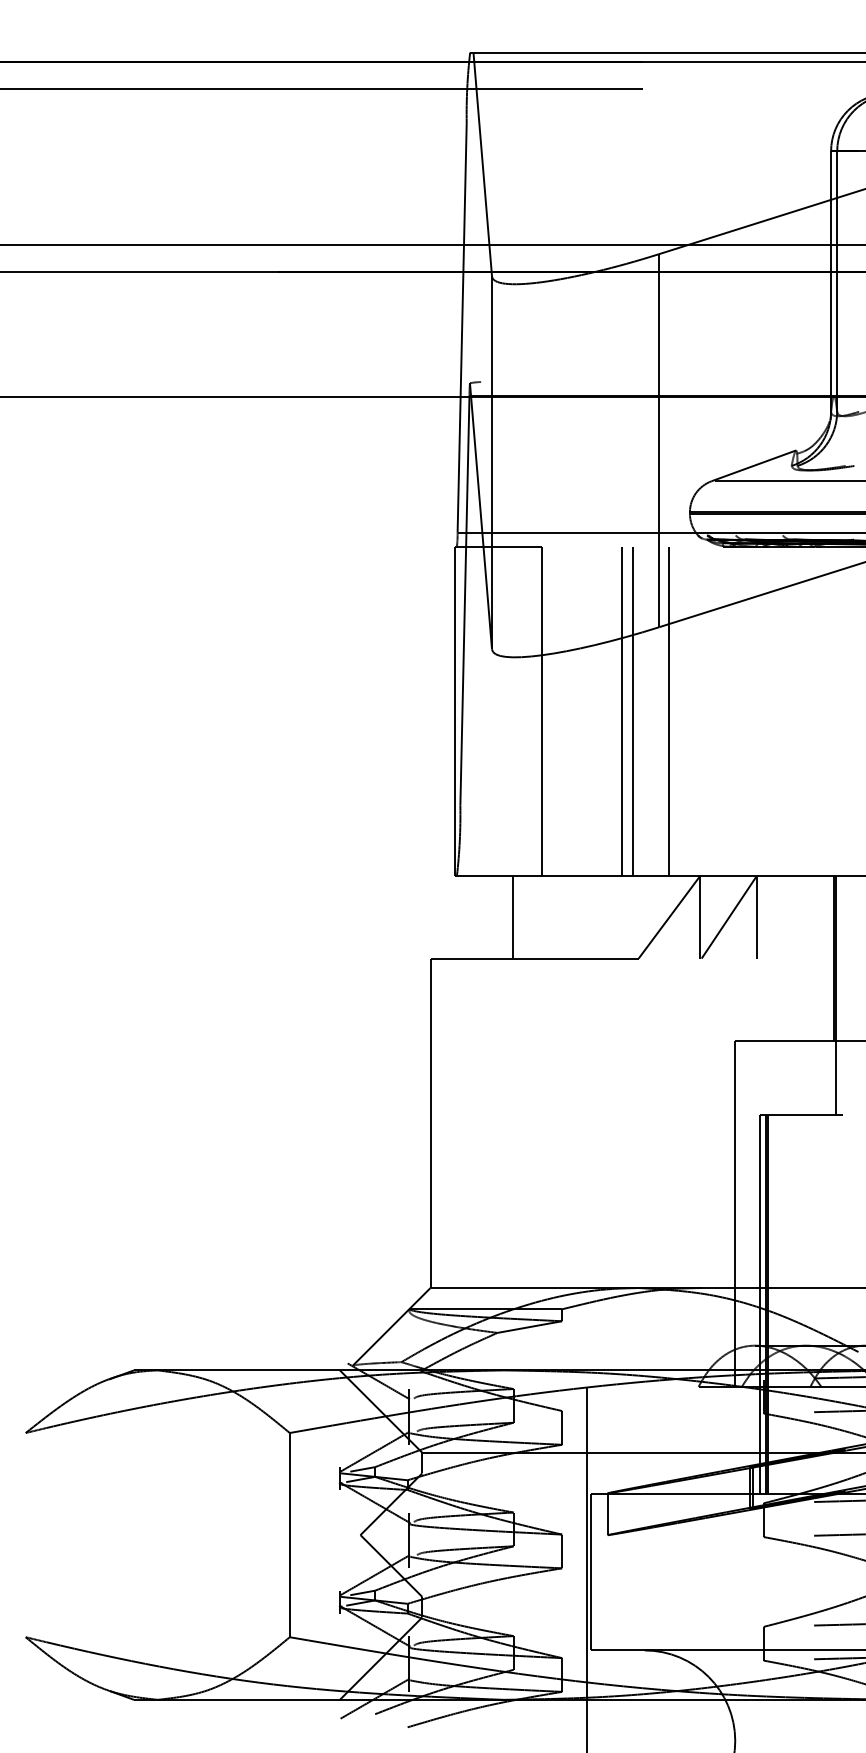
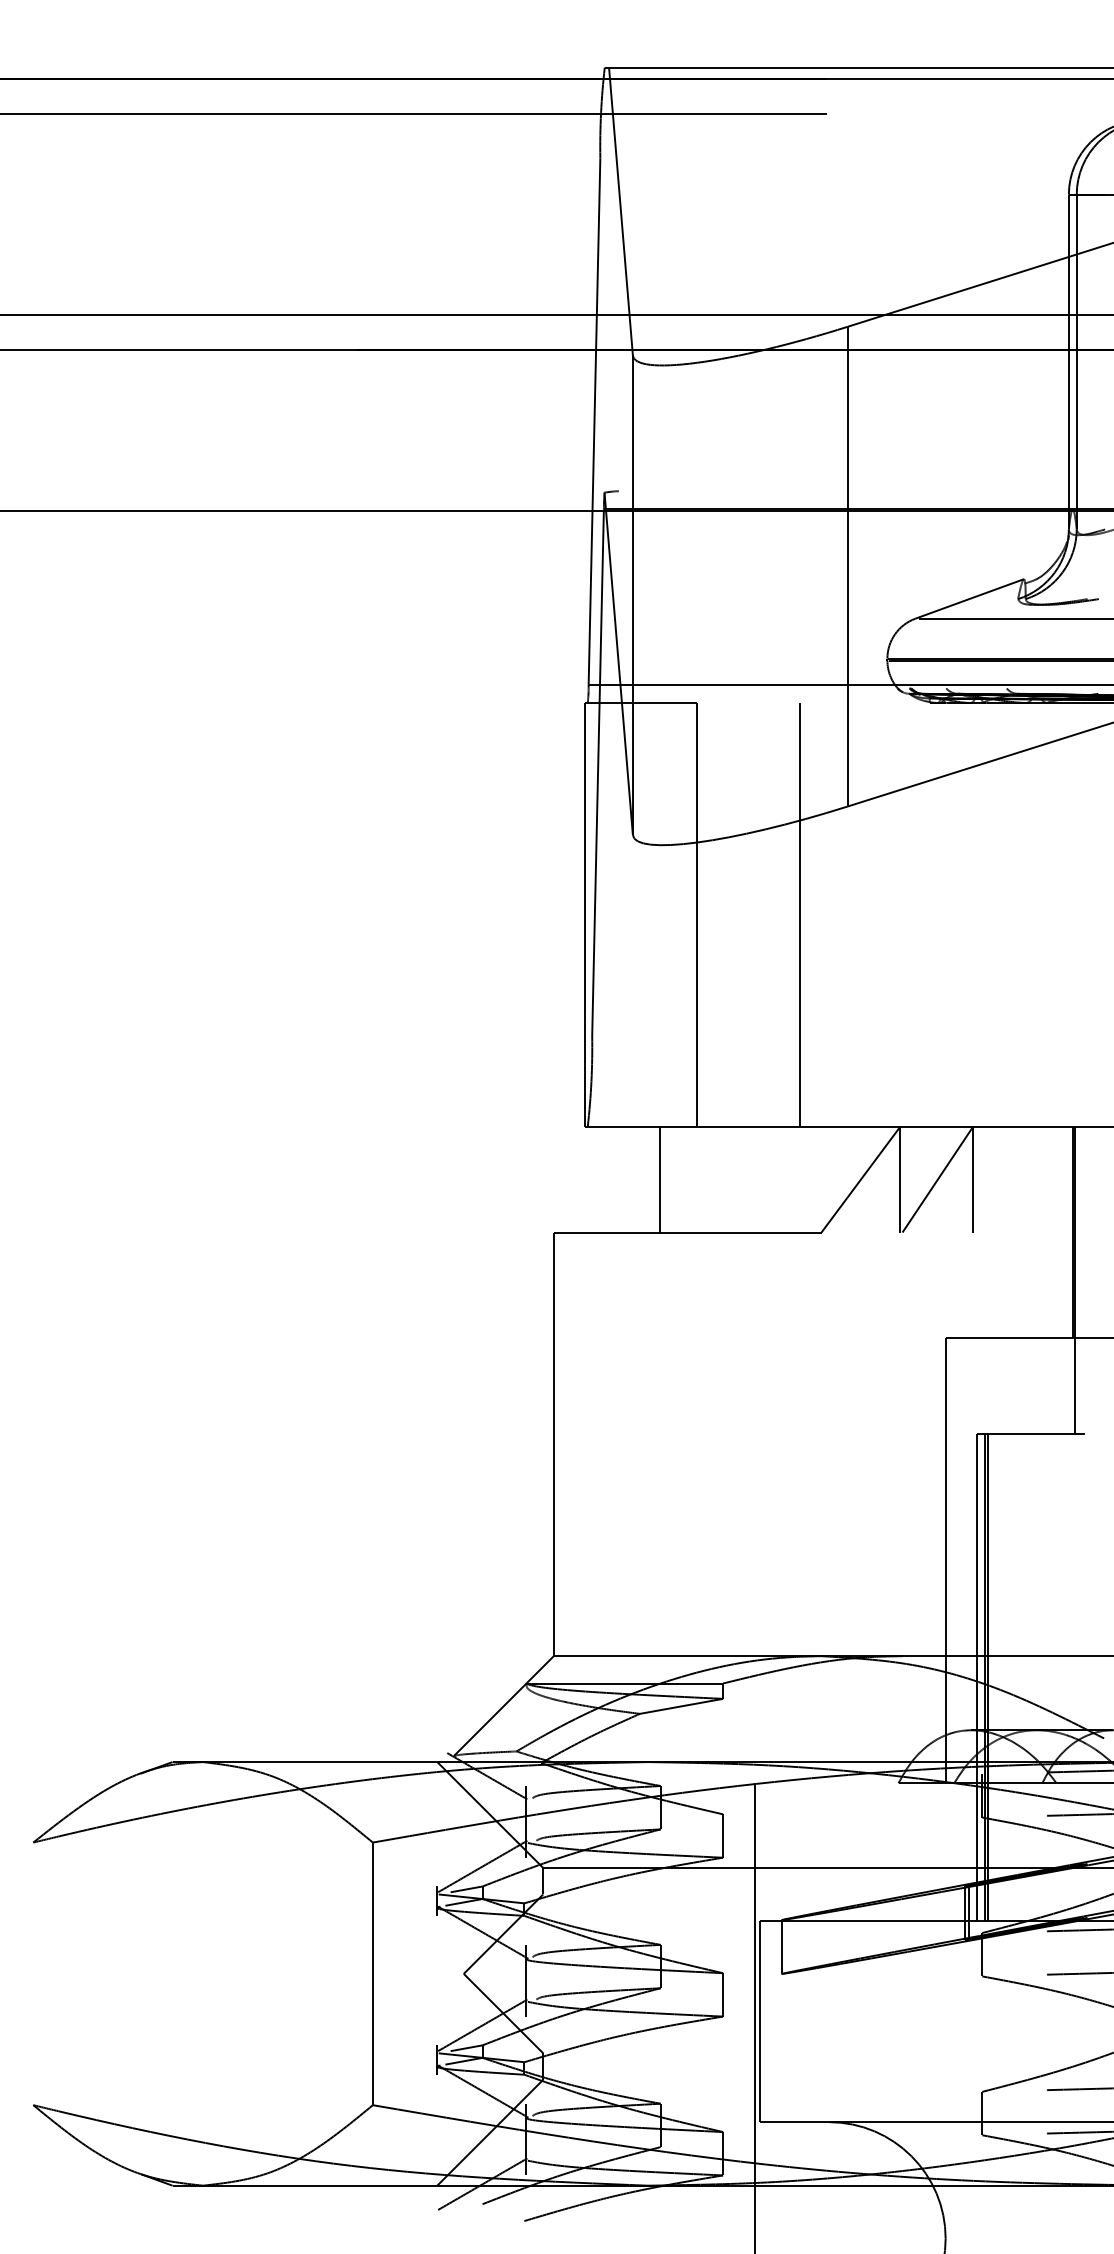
line: (633, 711) -> (814, 914), removed
line: (669, 711) -> (860, 914), removed

